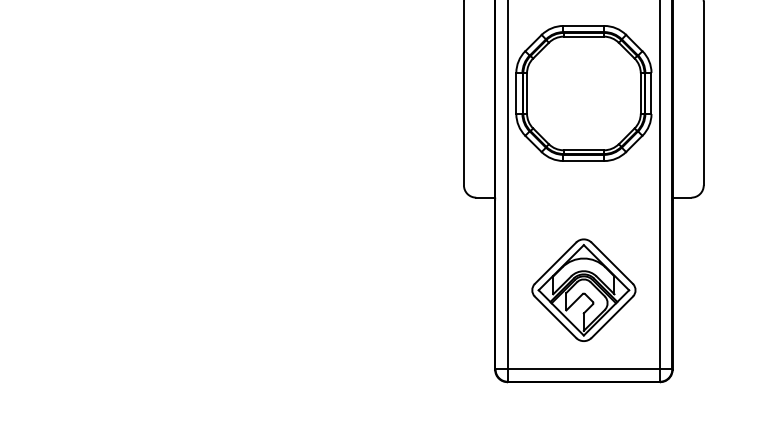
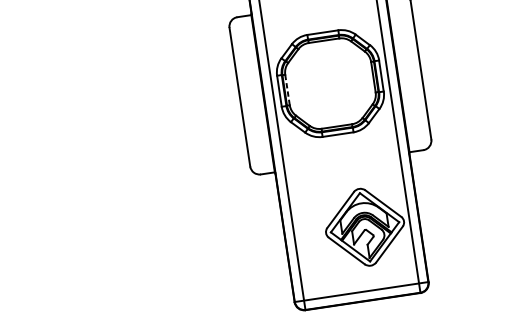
line: (527, 93) -> (287, 90), solid -> dashed
part: (583, 289) -> (364, 226), moved

